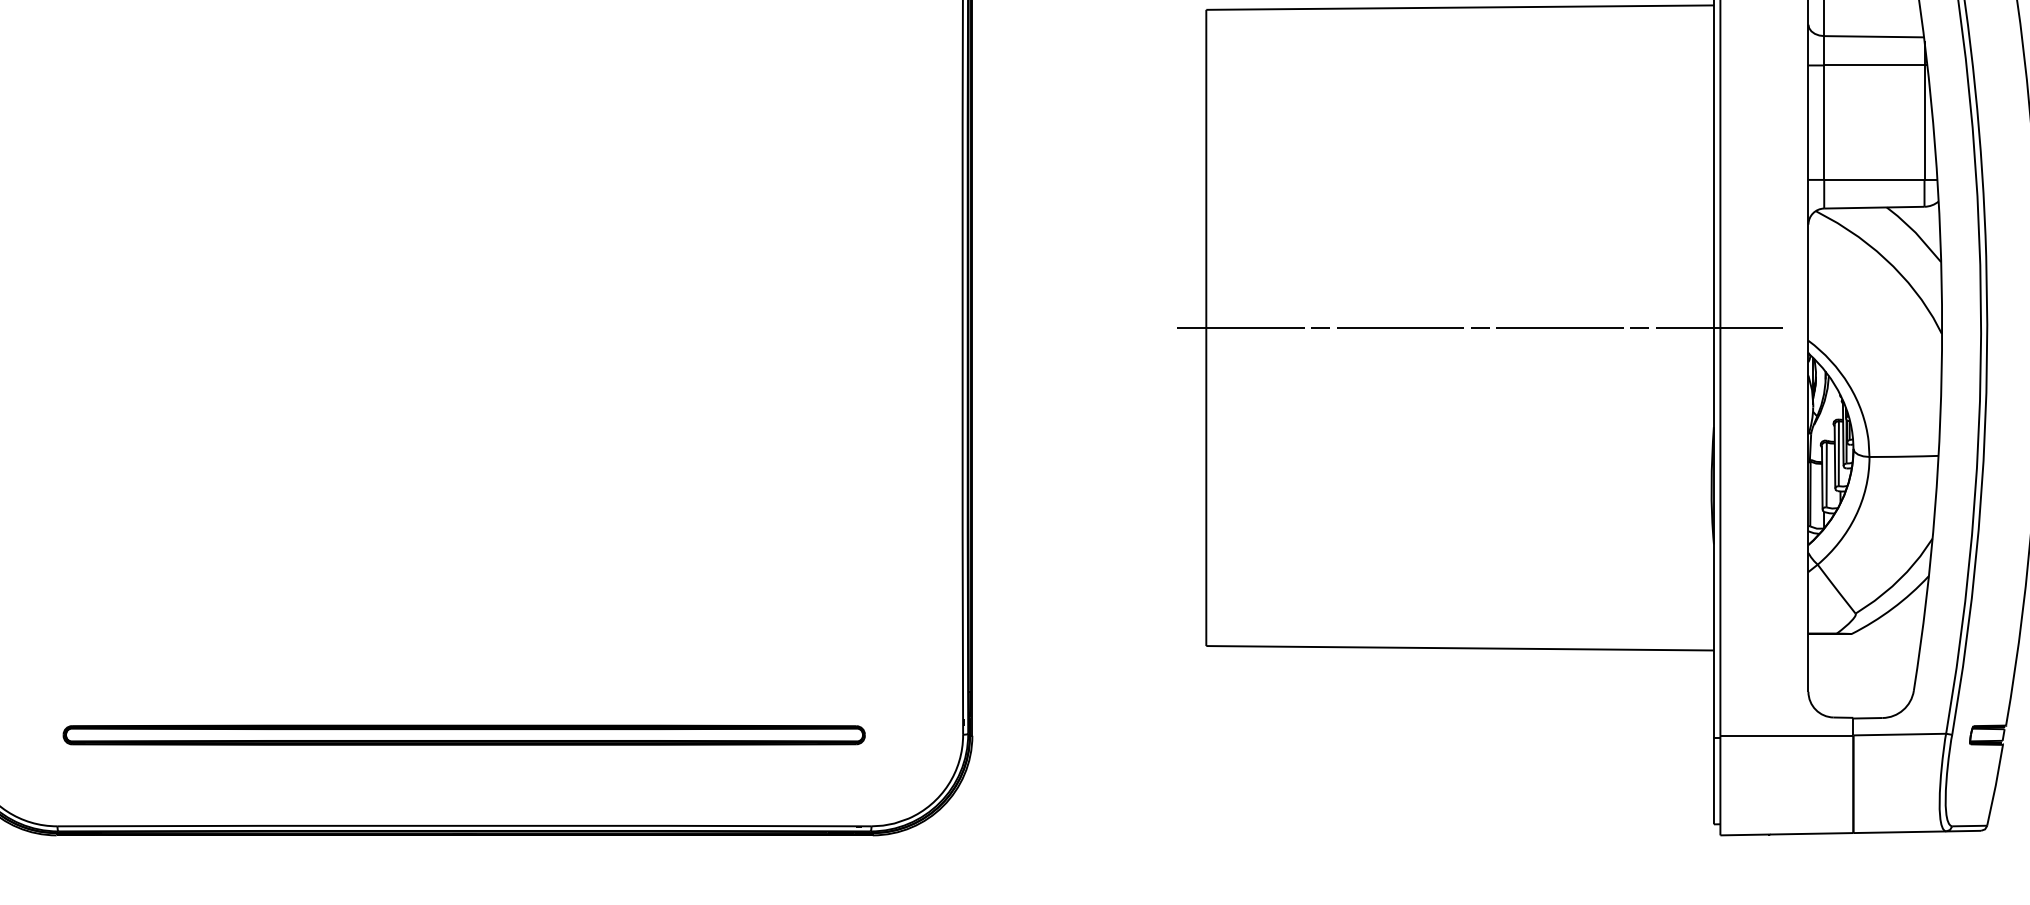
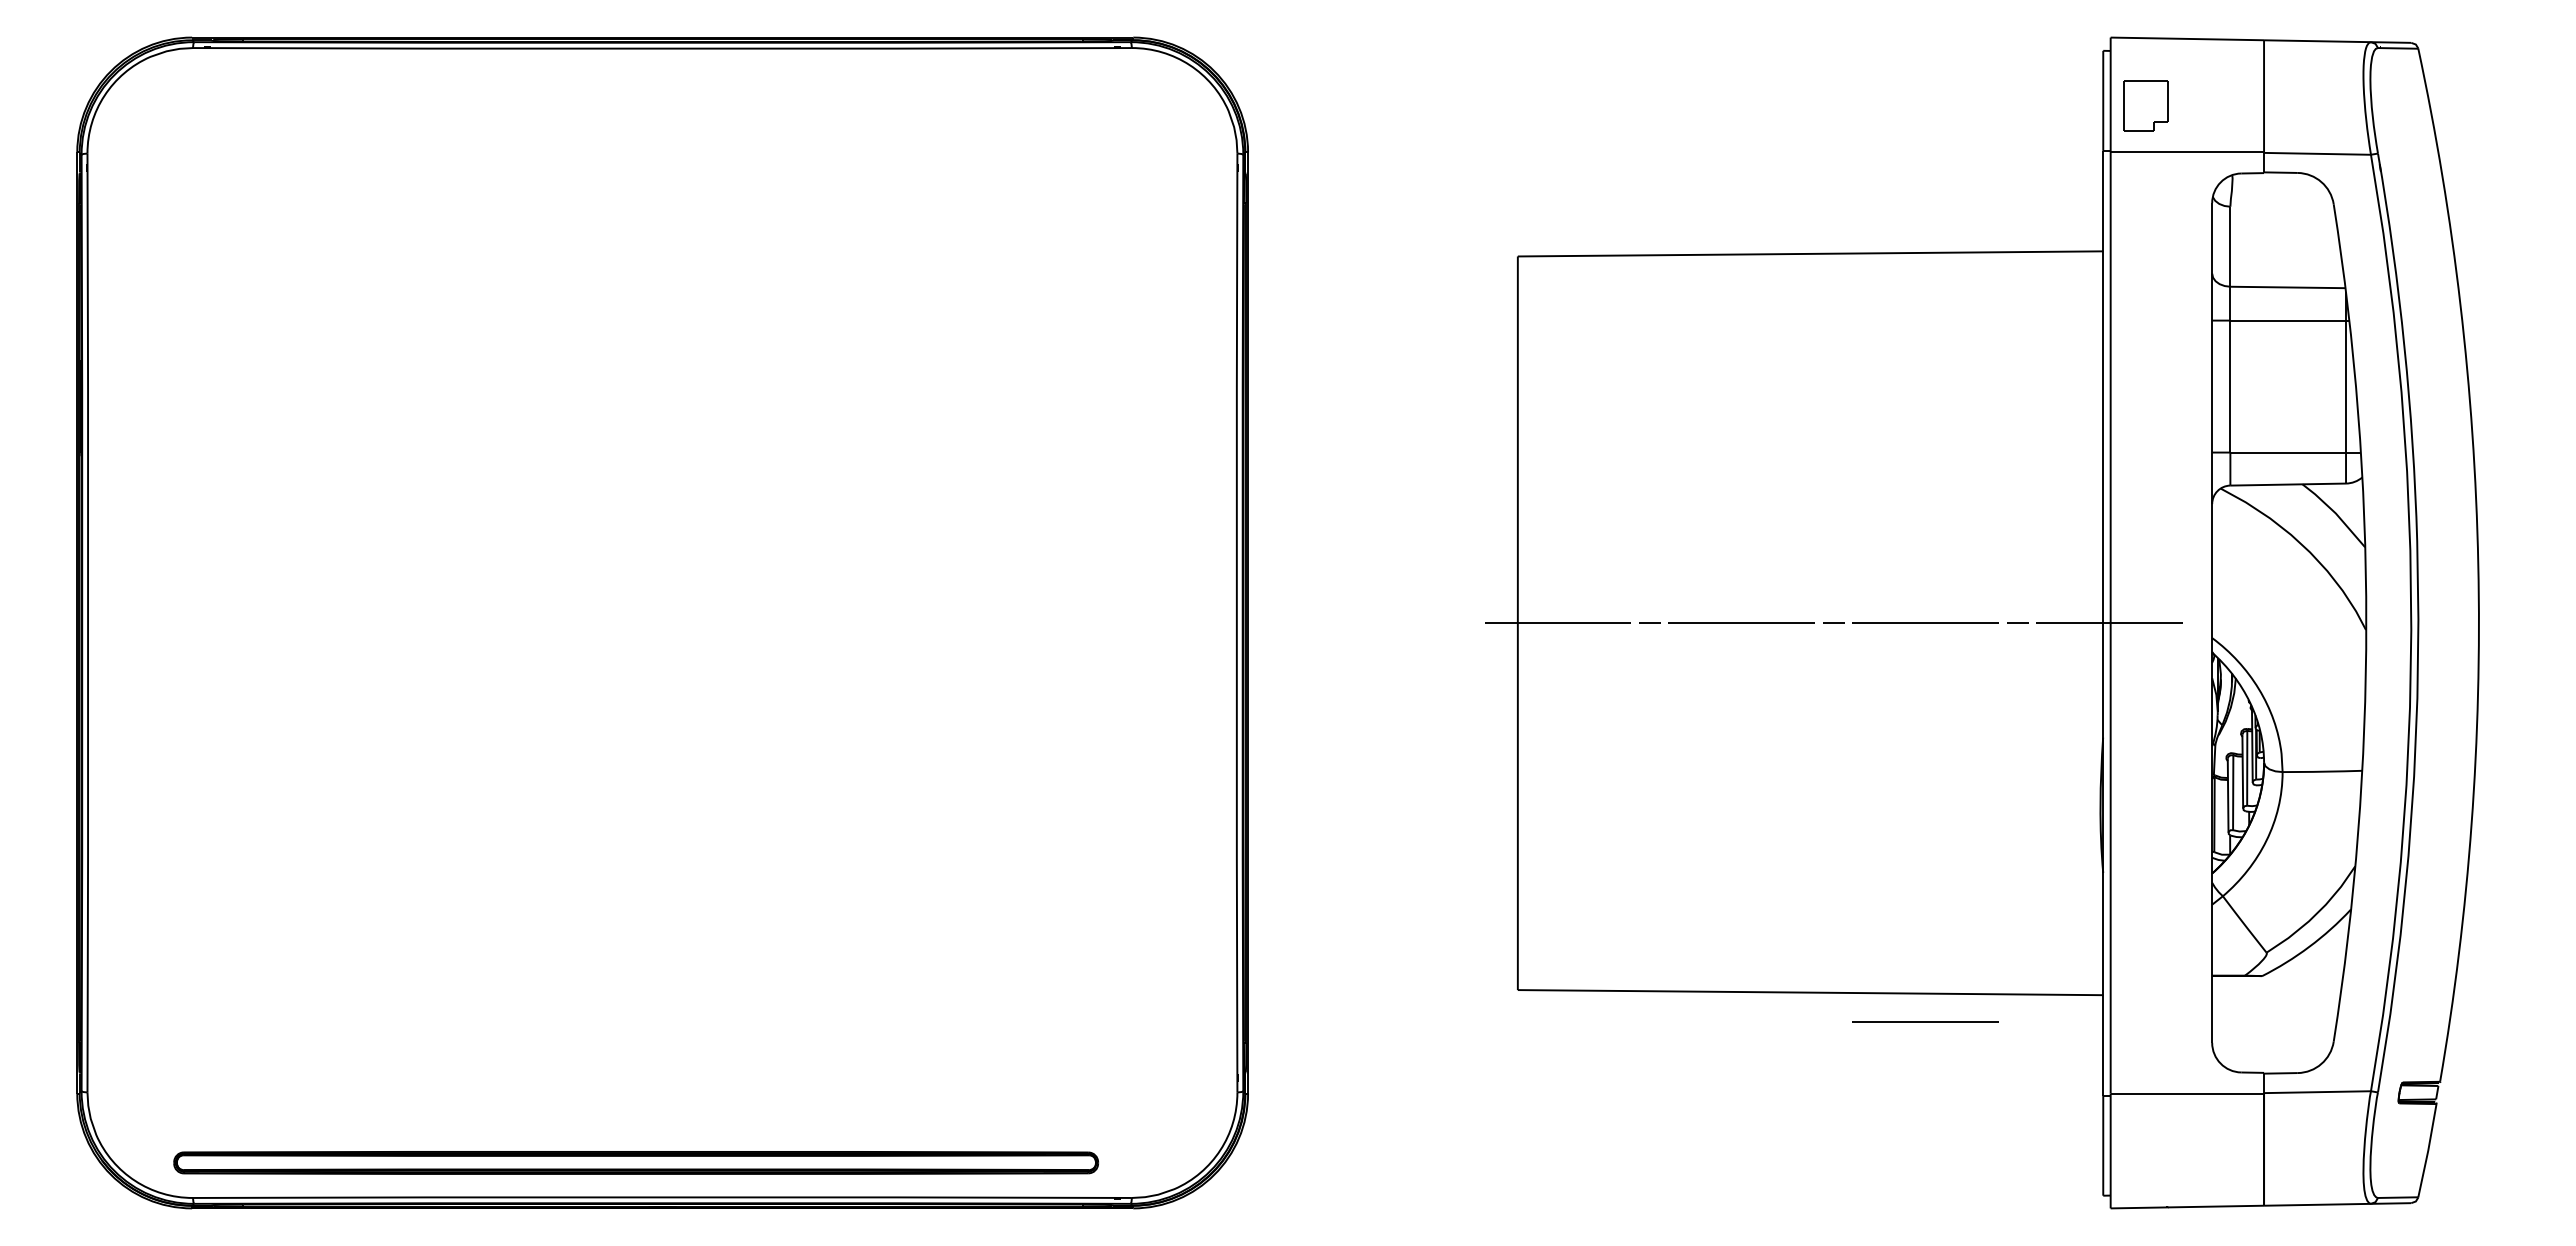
line: (1559, 673) -> (1925, 1021), added
part: (463, 734) -> (635, 1162), moved

